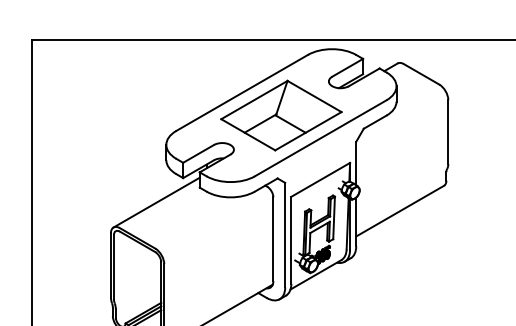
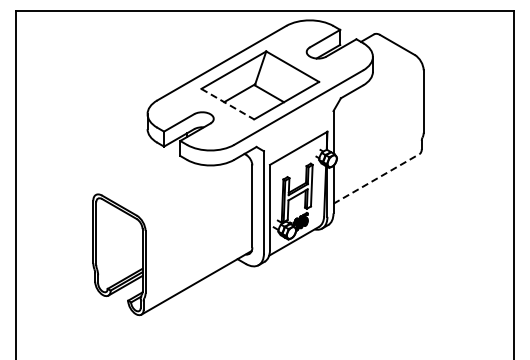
line: (247, 135) -> (227, 104), solid -> dashed
line: (156, 202) -> (137, 170), removed
line: (400, 210) -> (376, 178), solid -> dashed

